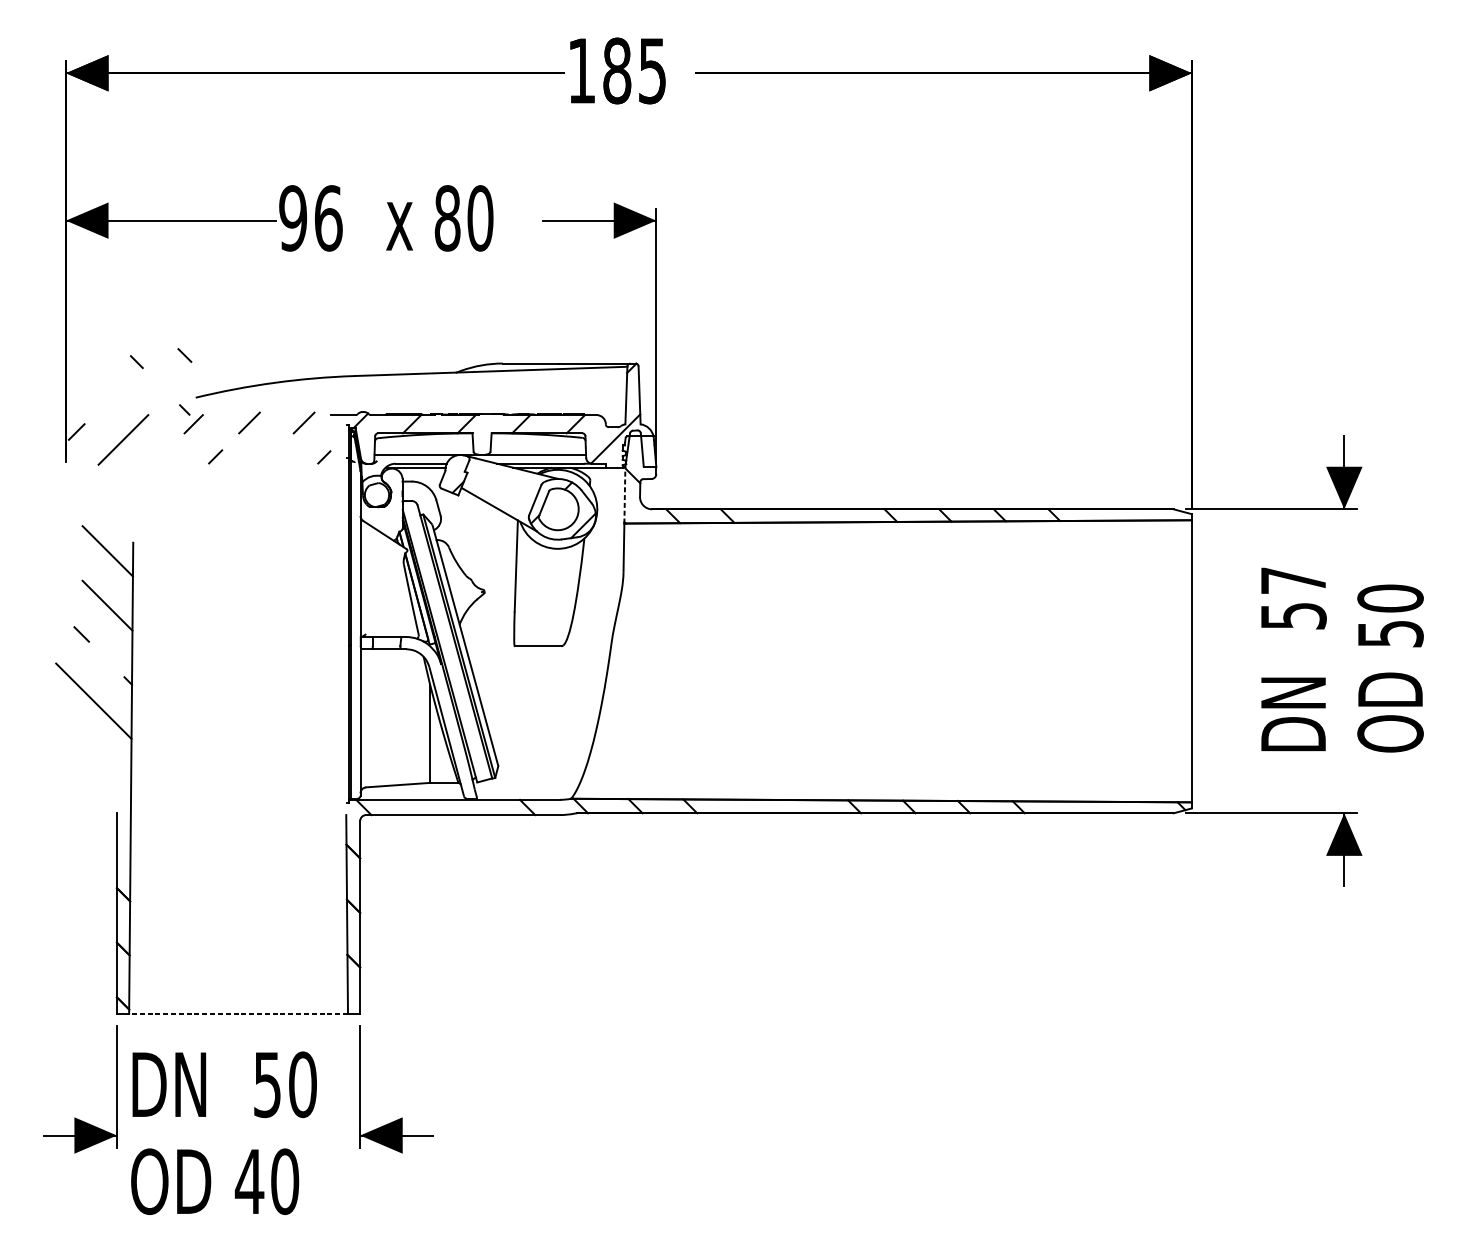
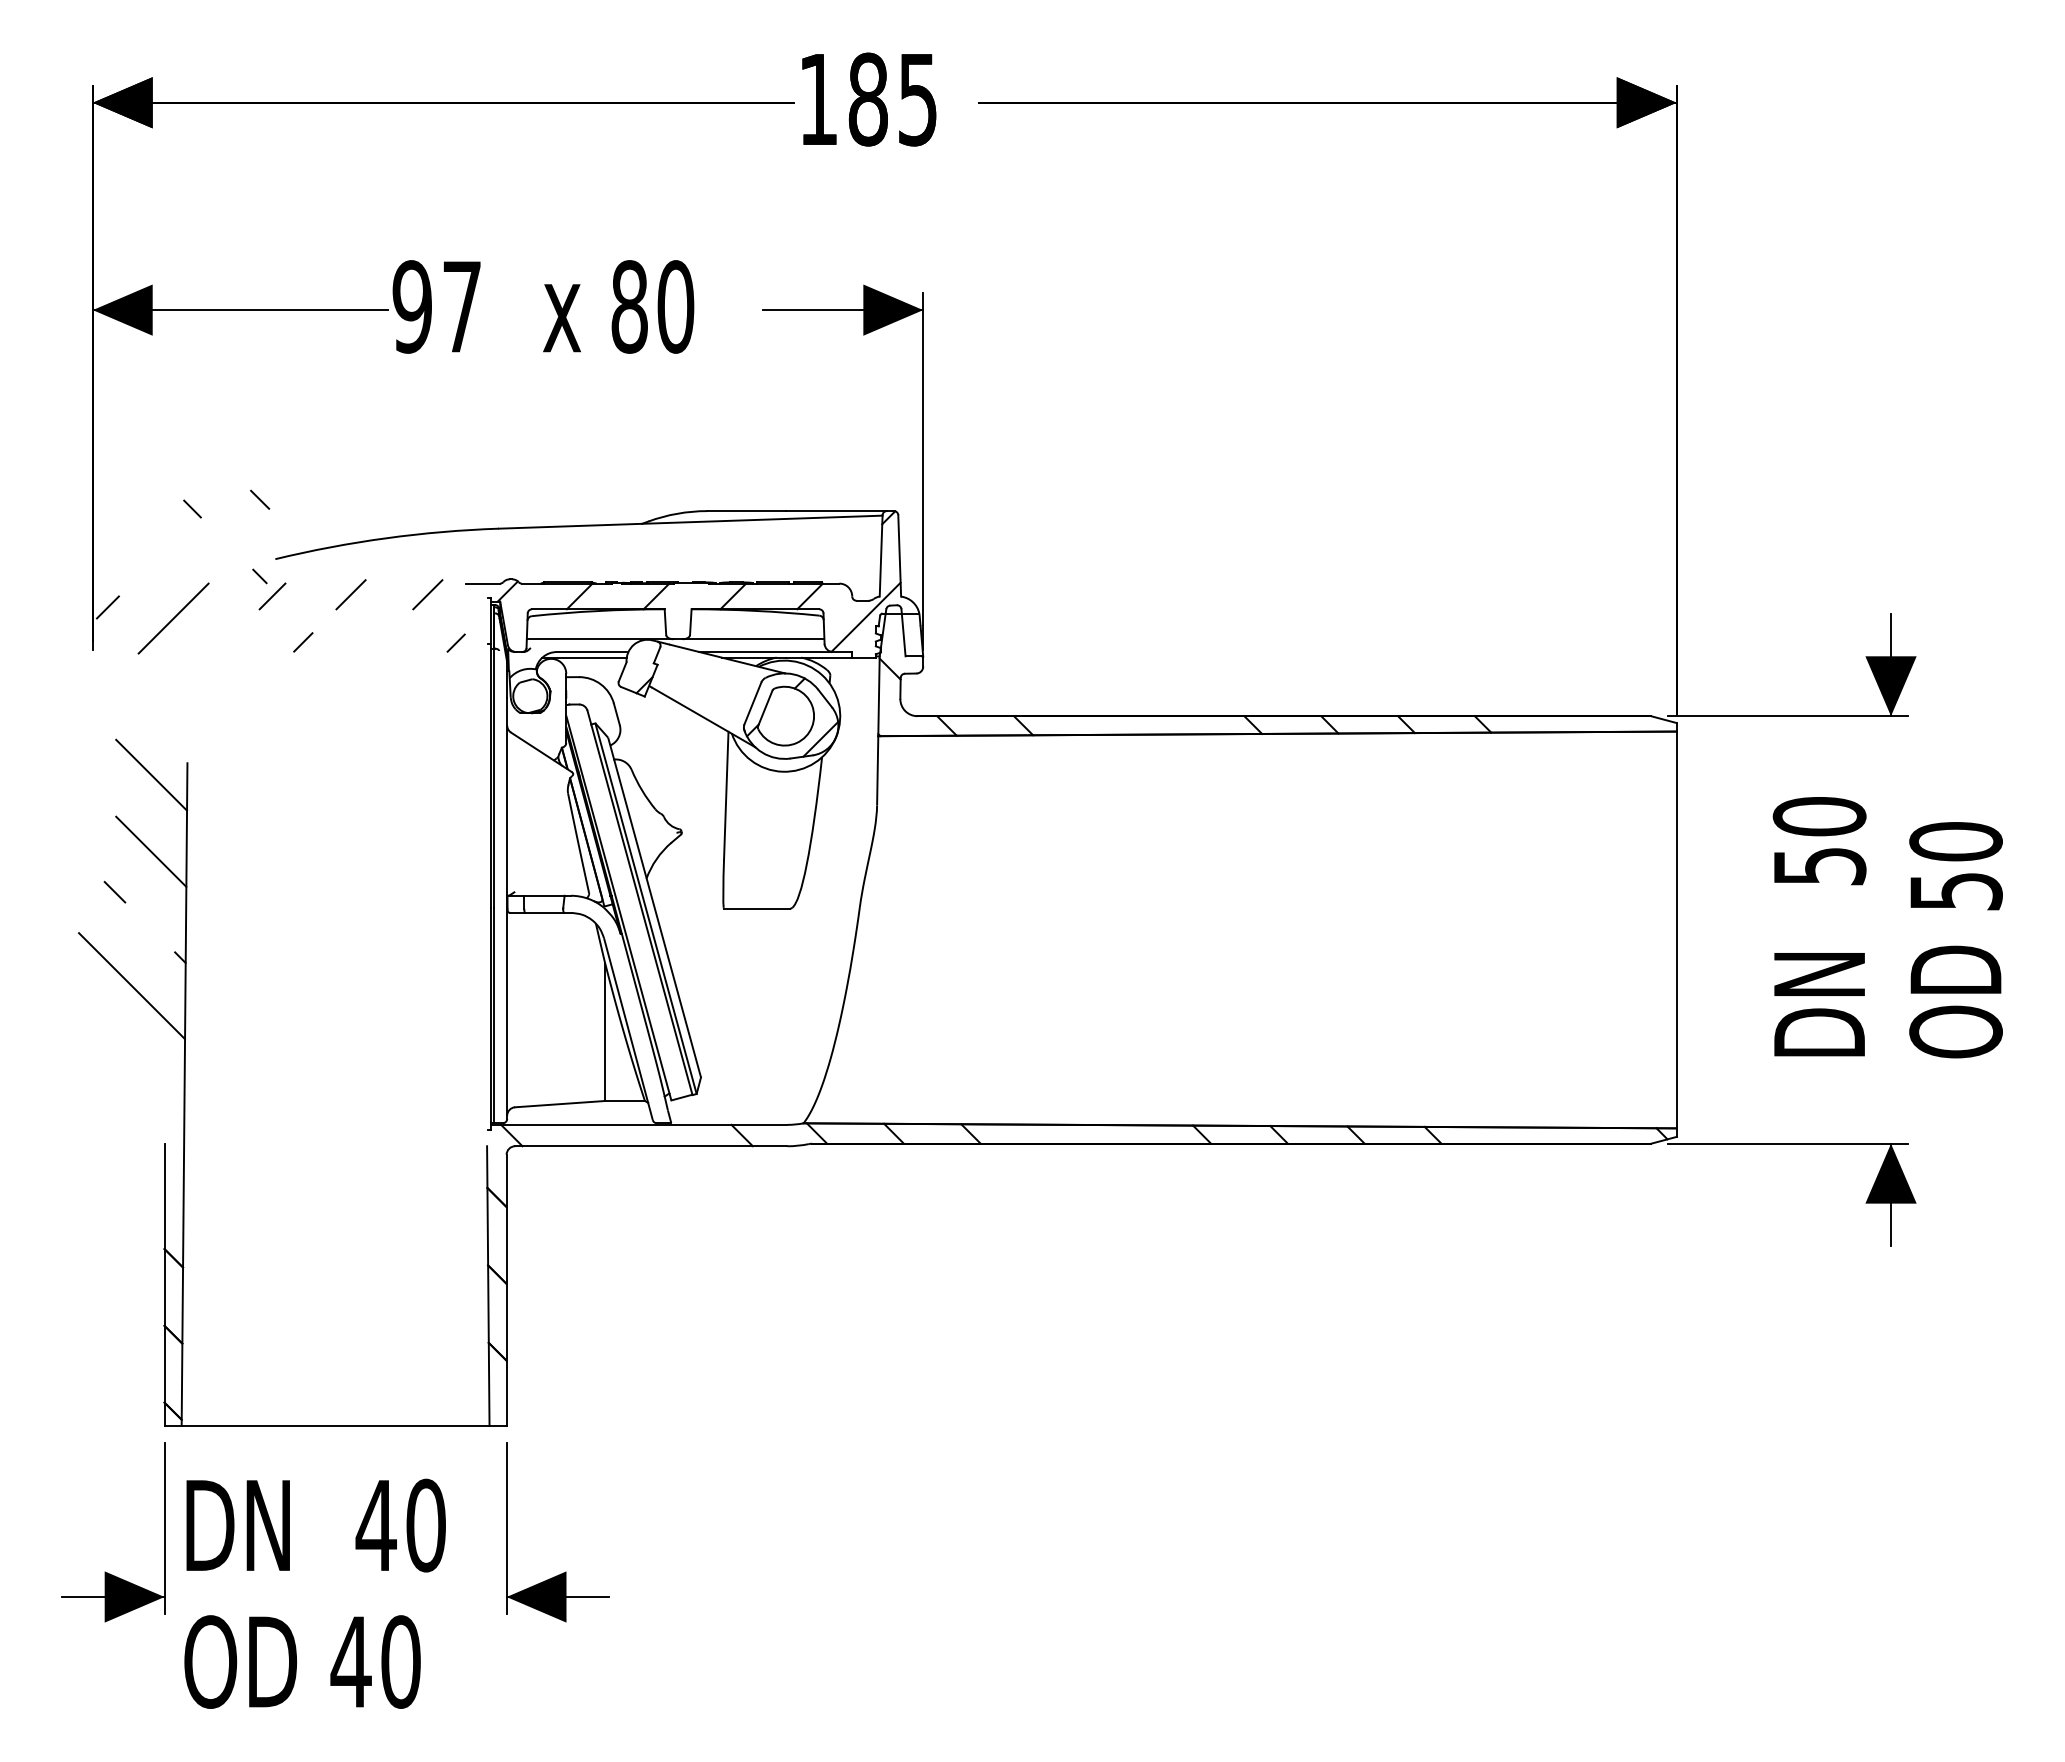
text: (328, 218) -> (462, 306), 96 -> 97
line: (625, 495) -> (879, 696), dashed -> solid
text: (1293, 580) -> (1819, 816), 57 -> 50
line: (238, 1013) -> (335, 1425), dashed -> solid
text: (266, 1085) -> (375, 1526), 50 -> 40

